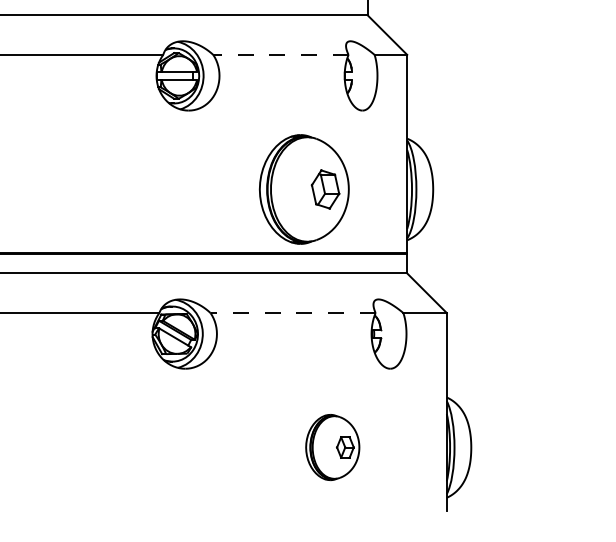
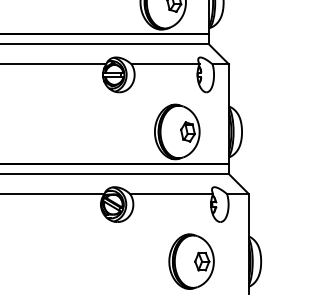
line: (280, 55) -> (165, 64), dashed -> solid
line: (292, 313) -> (171, 194), dashed -> solid
part: (332, 447) -> (191, 261), size x1.67

